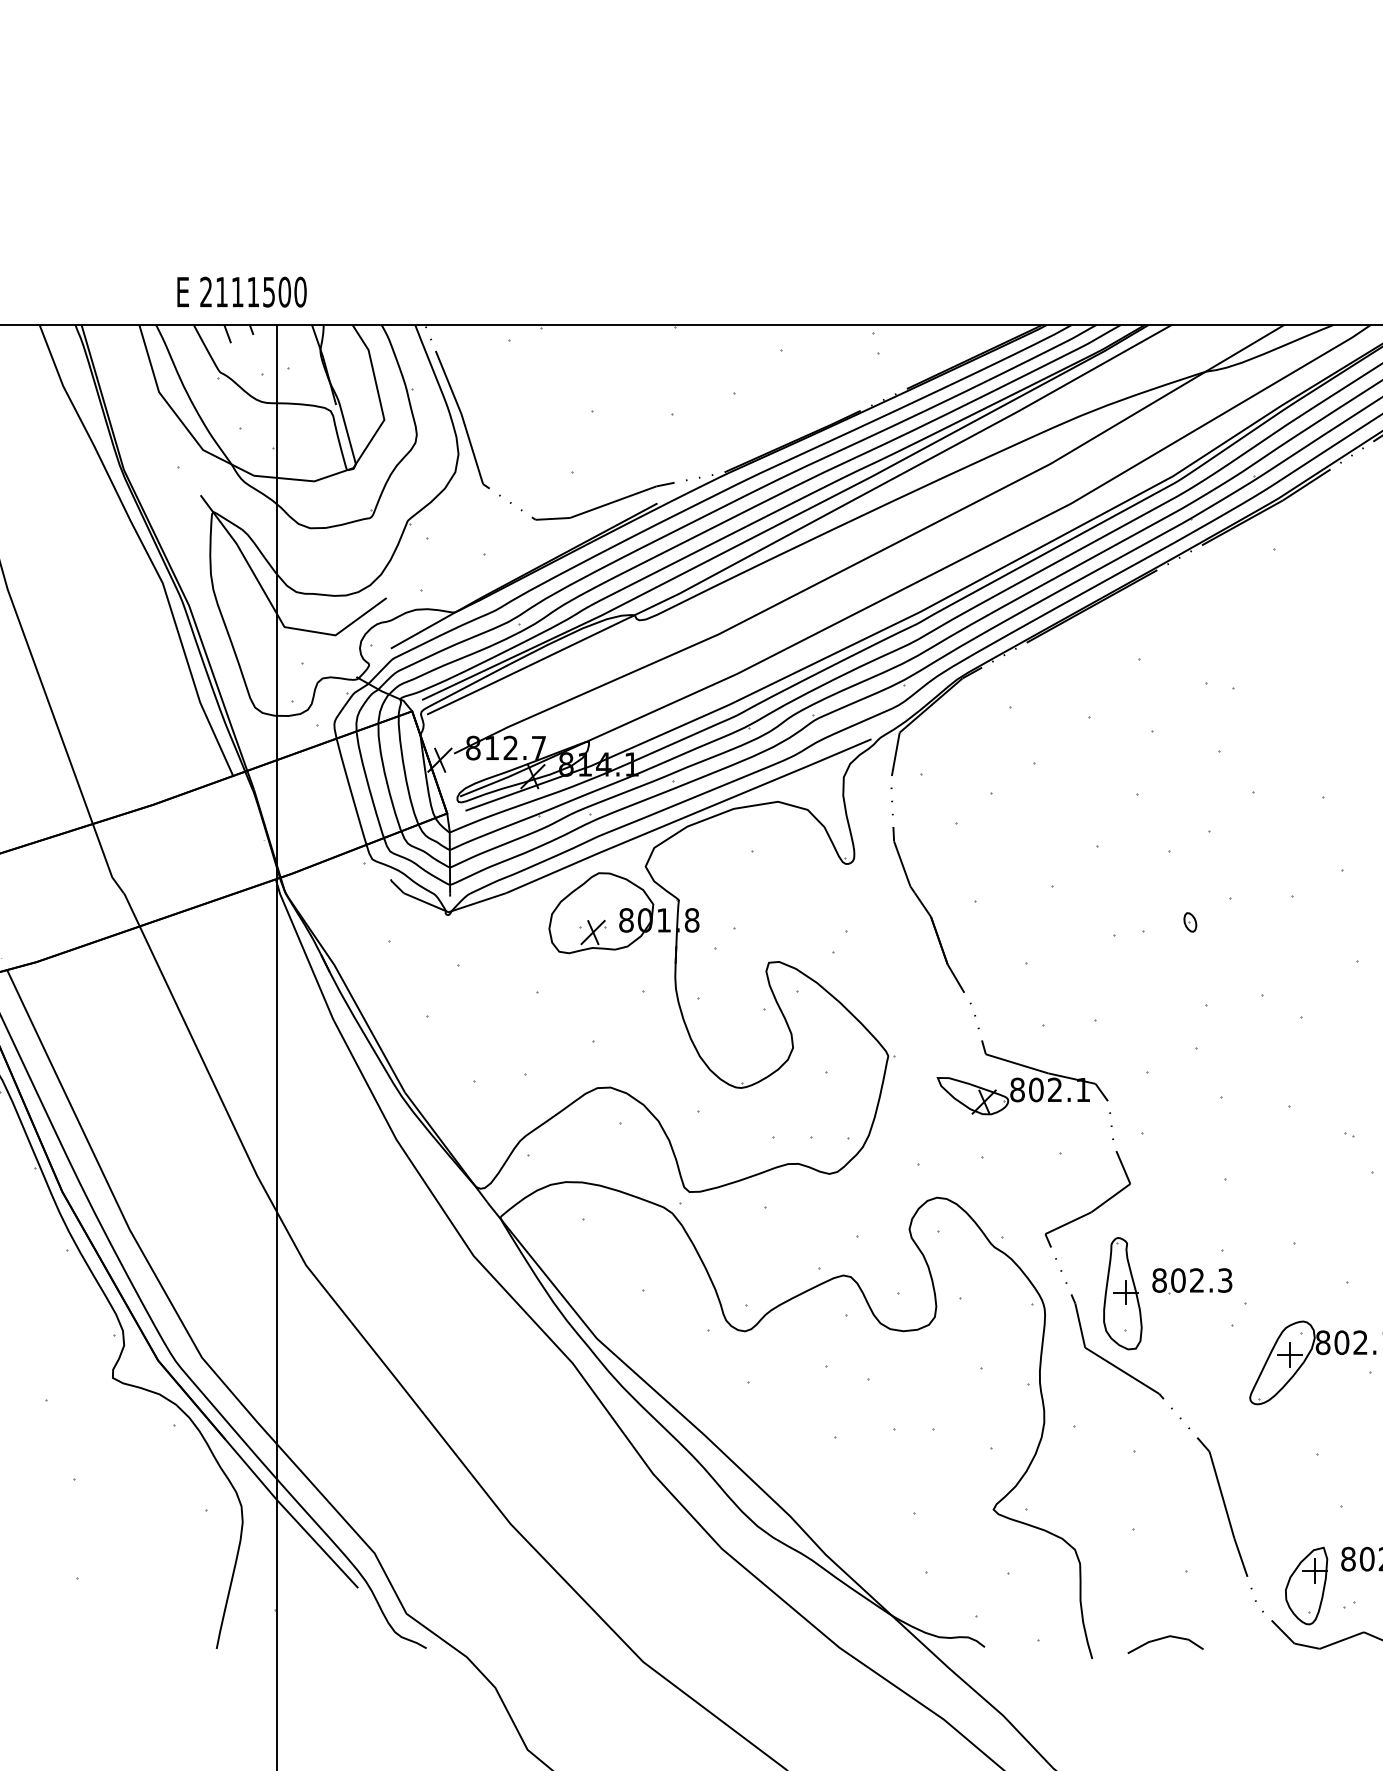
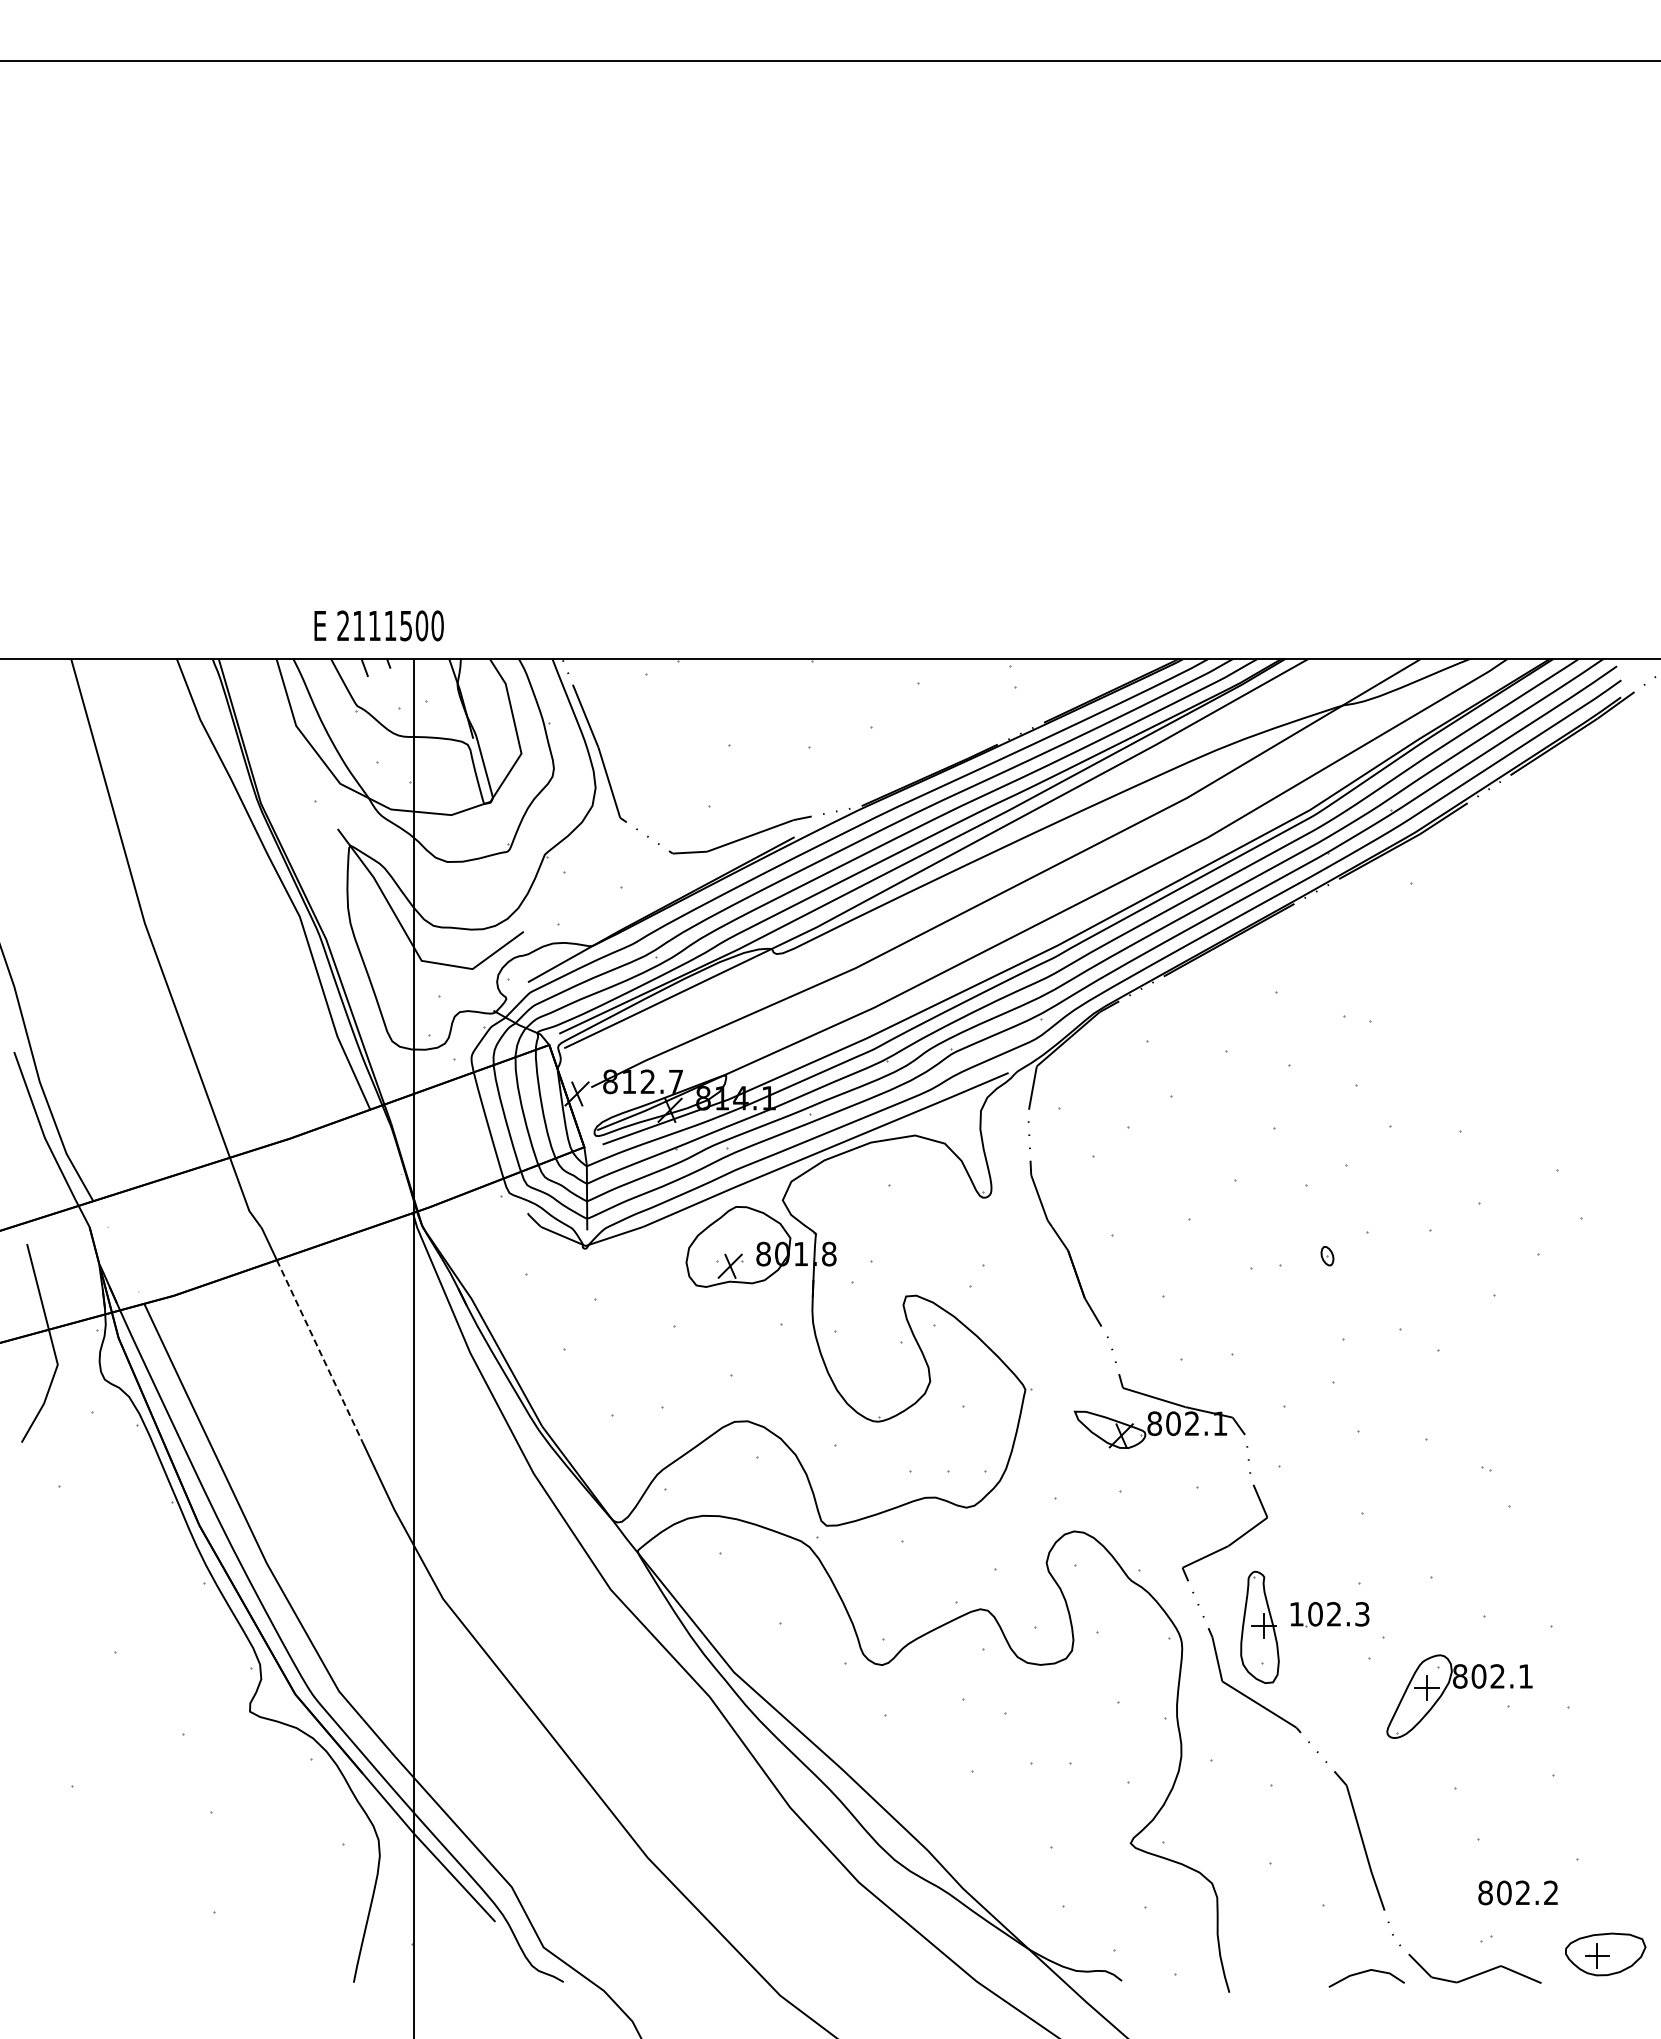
line: (182, 1017) -> (319, 1351), solid -> dashed
text: (1159, 1280) -> (1296, 1614), 802.3 -> 102.3
part: (1306, 1585) -> (1443, 1919), removed
line: (1165, 1638) -> (1366, 1972), moved

